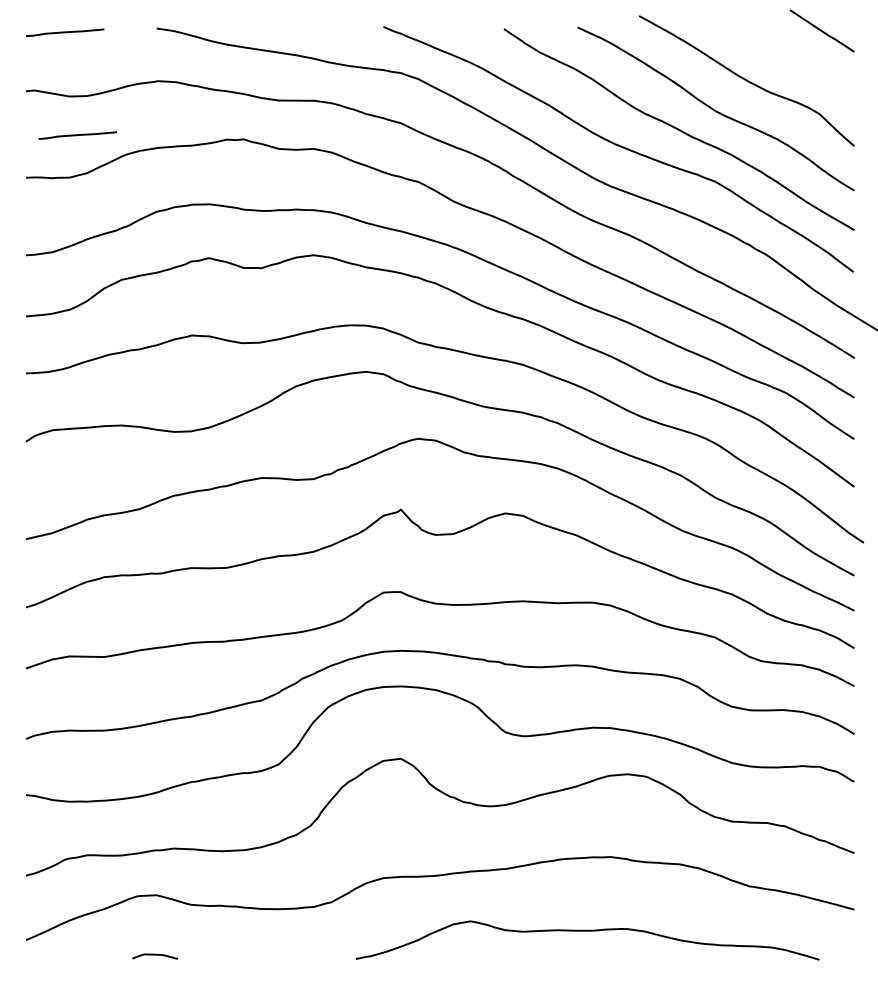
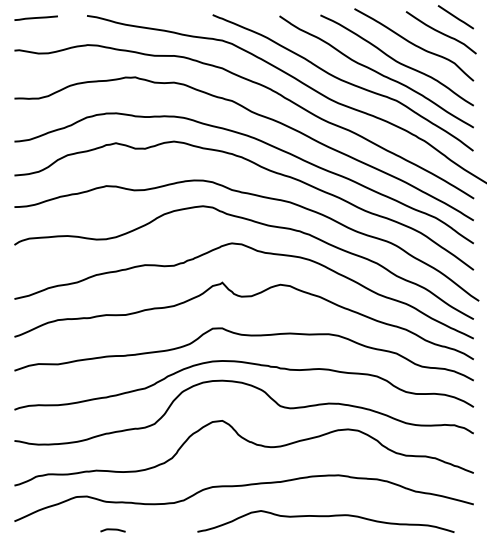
curve: (794, 58) -> (440, 32), added
line: (76, 134) -> (42, 74), removed
curve: (154, 956) -> (112, 530), moved

